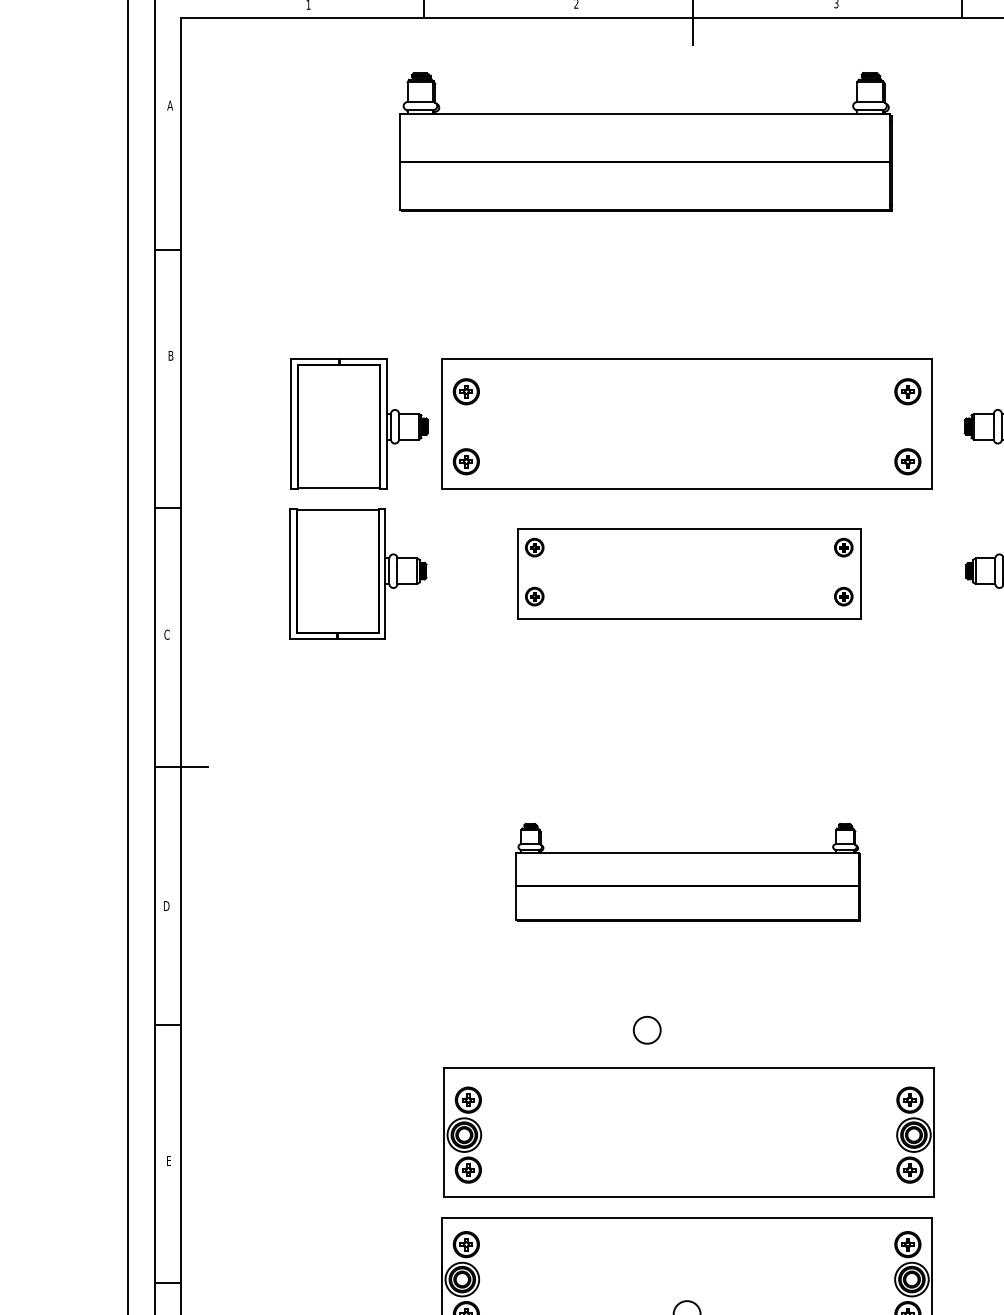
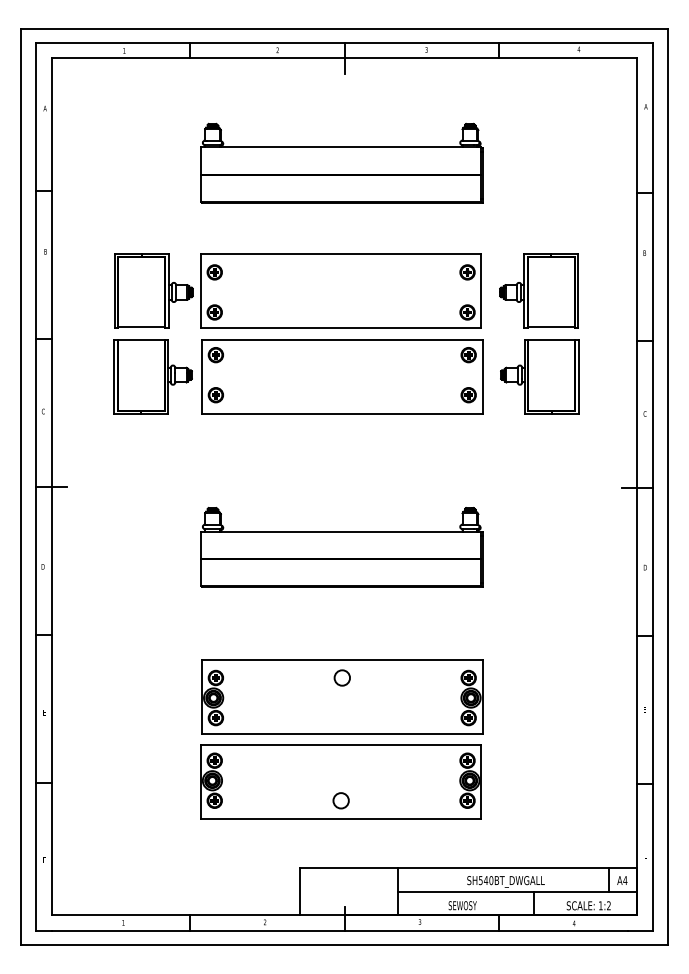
part: (645, 140) -> (341, 162), moved
part: (689, 573) -> (342, 376), size x1.43
part: (687, 872) -> (341, 547), size x1.43
circle: (645, 1029) -> (341, 677), moved

